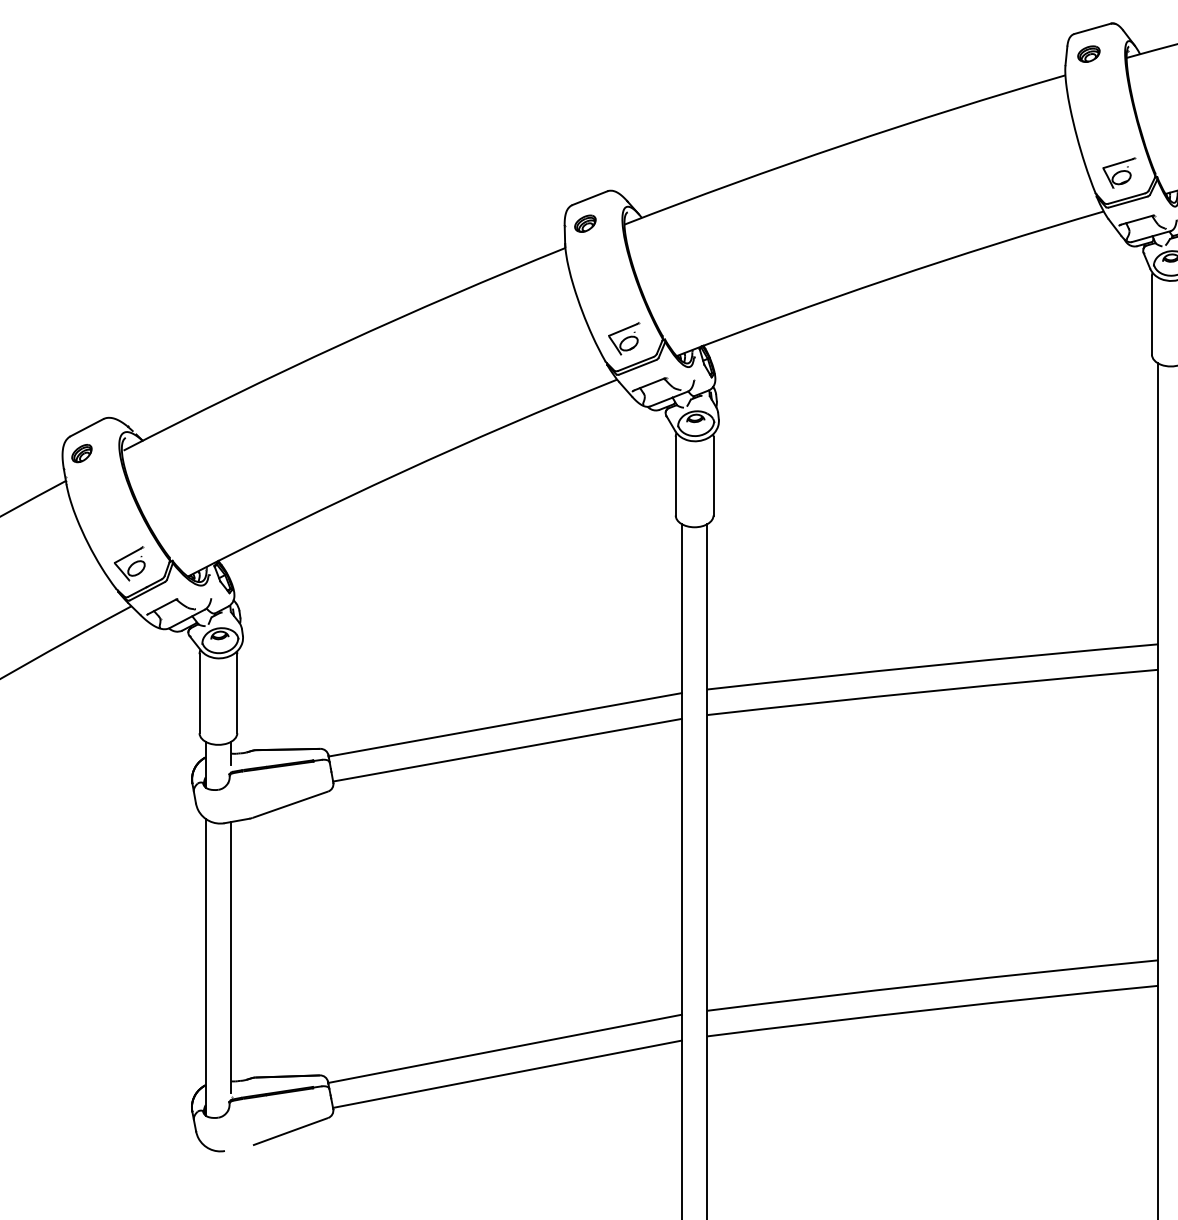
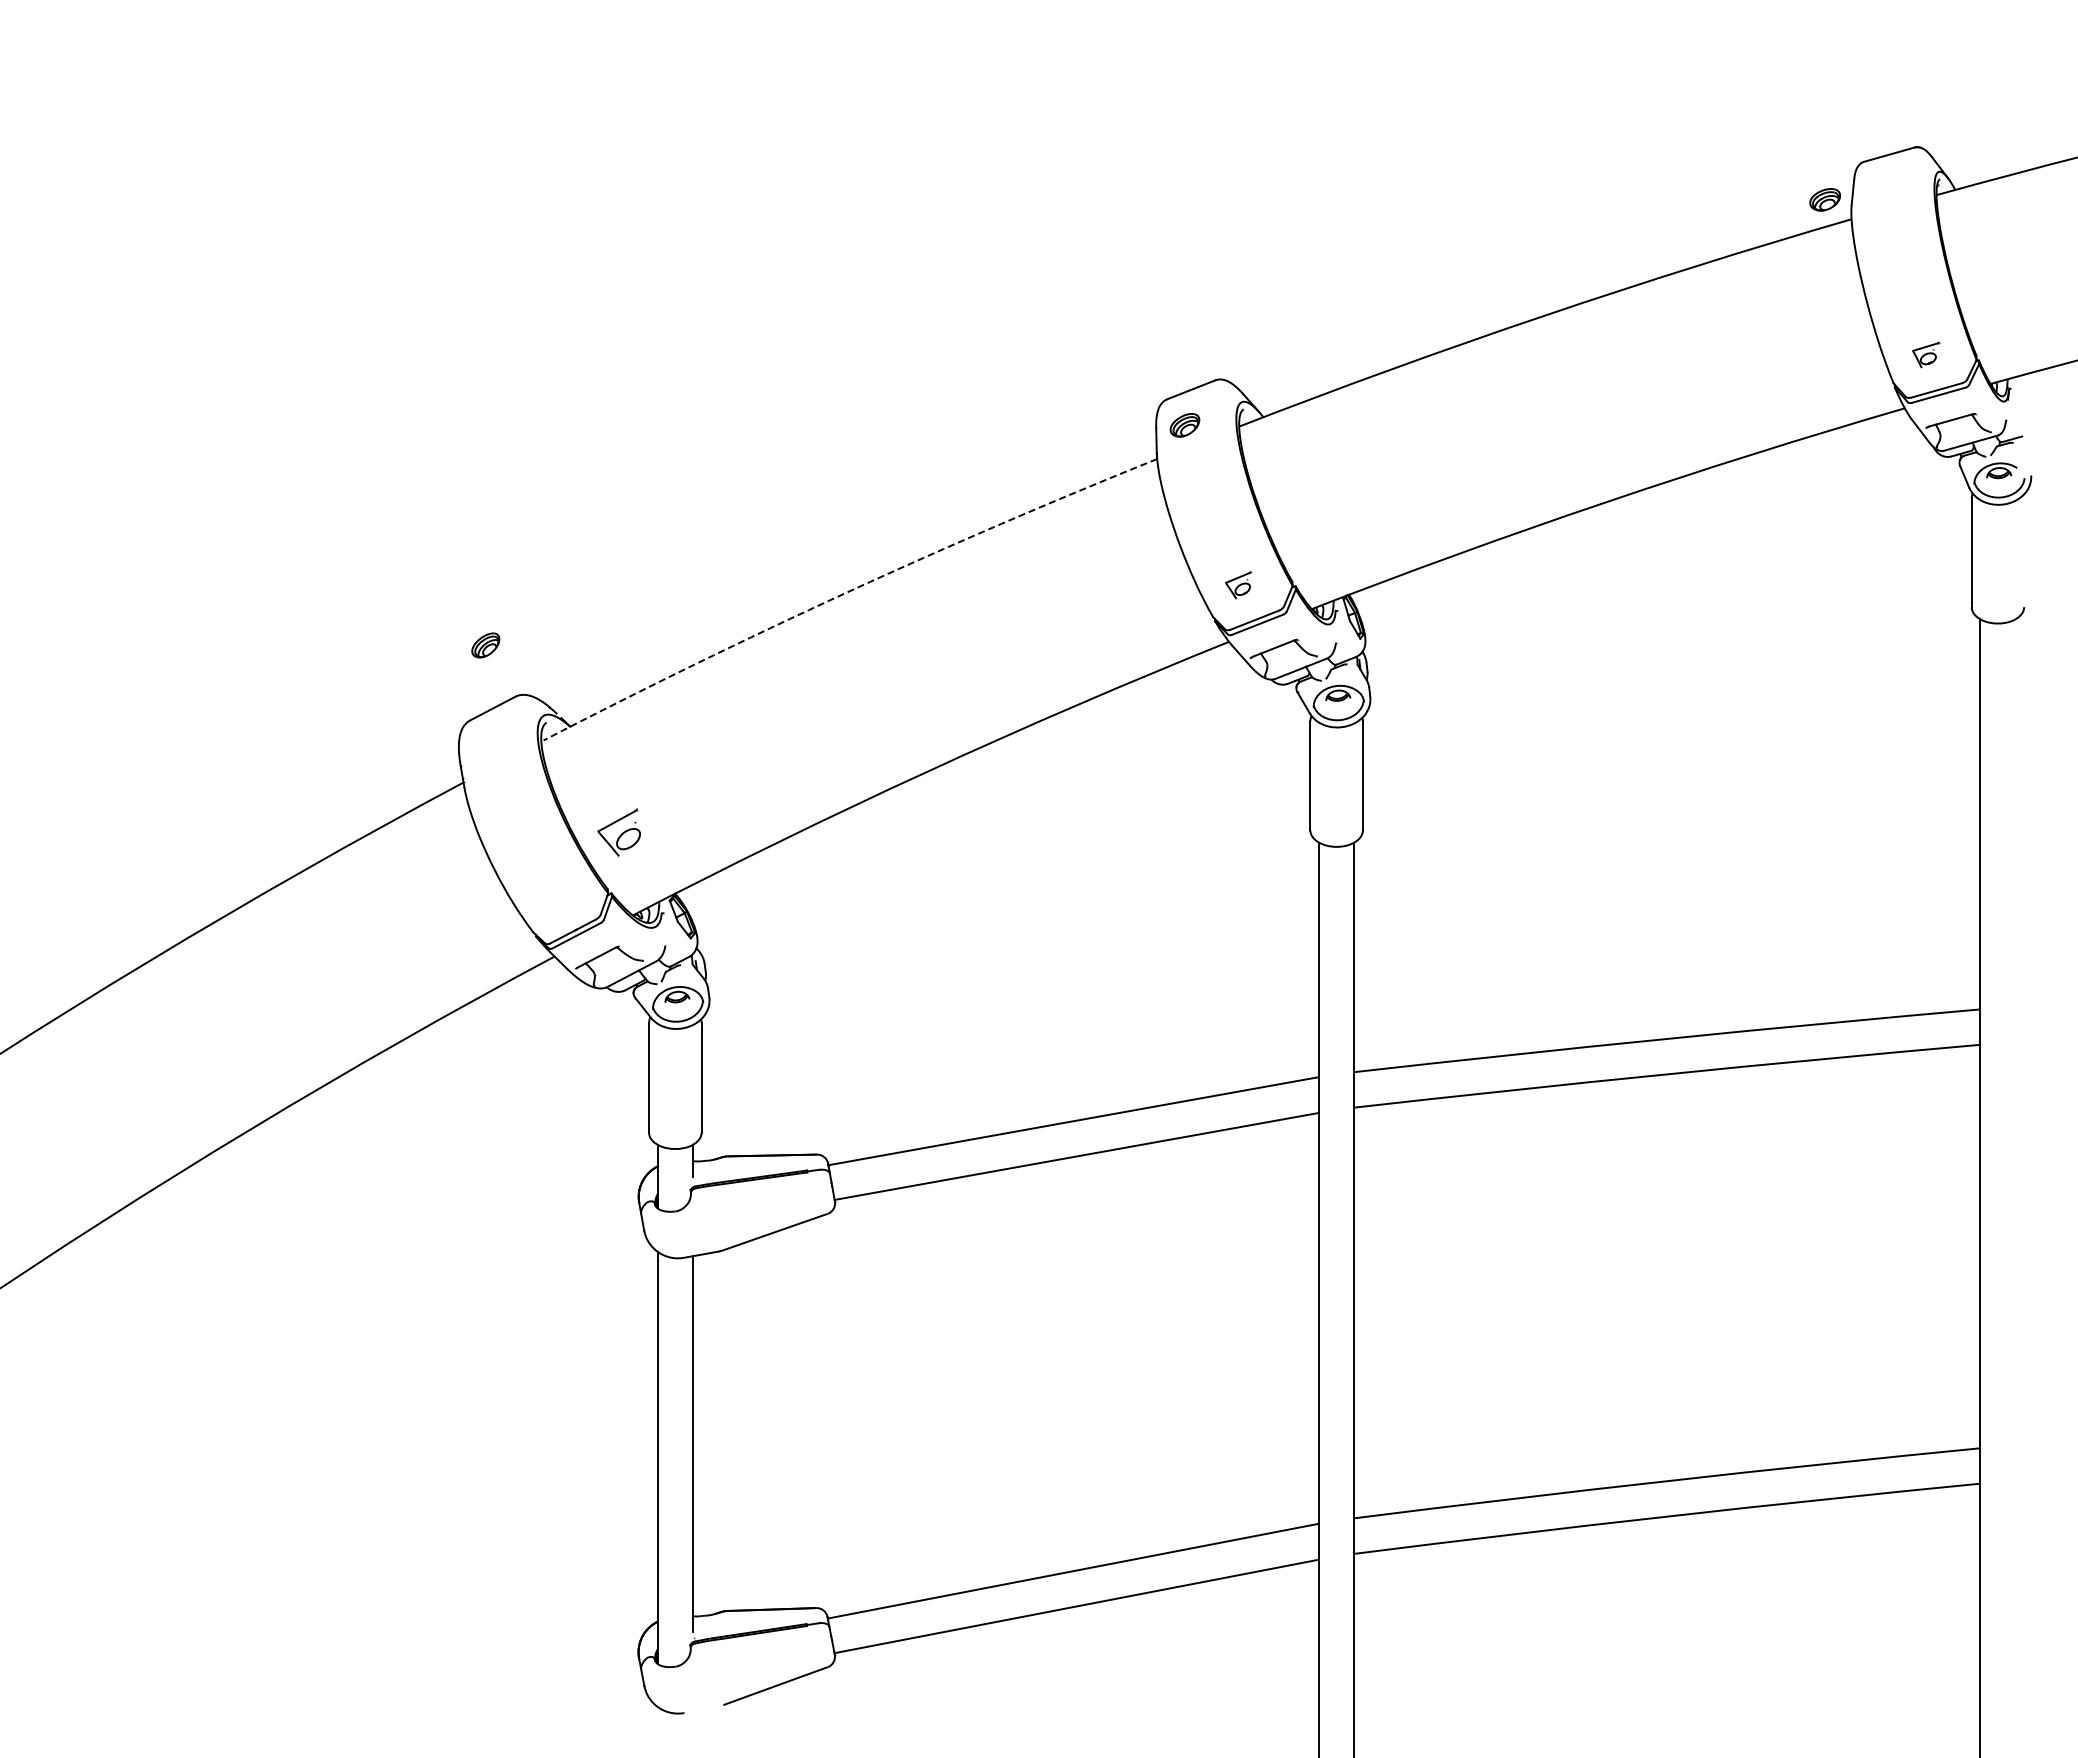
part: (1089, 53) -> (1825, 199), moved
part: (1119, 172) -> (1926, 354), size x0.6
part: (623, 339) -> (1238, 585), size x0.6
line: (342, 344) -> (847, 592), solid -> dashed
part: (81, 453) -> (485, 645), moved
part: (129, 563) -> (618, 832), moved

